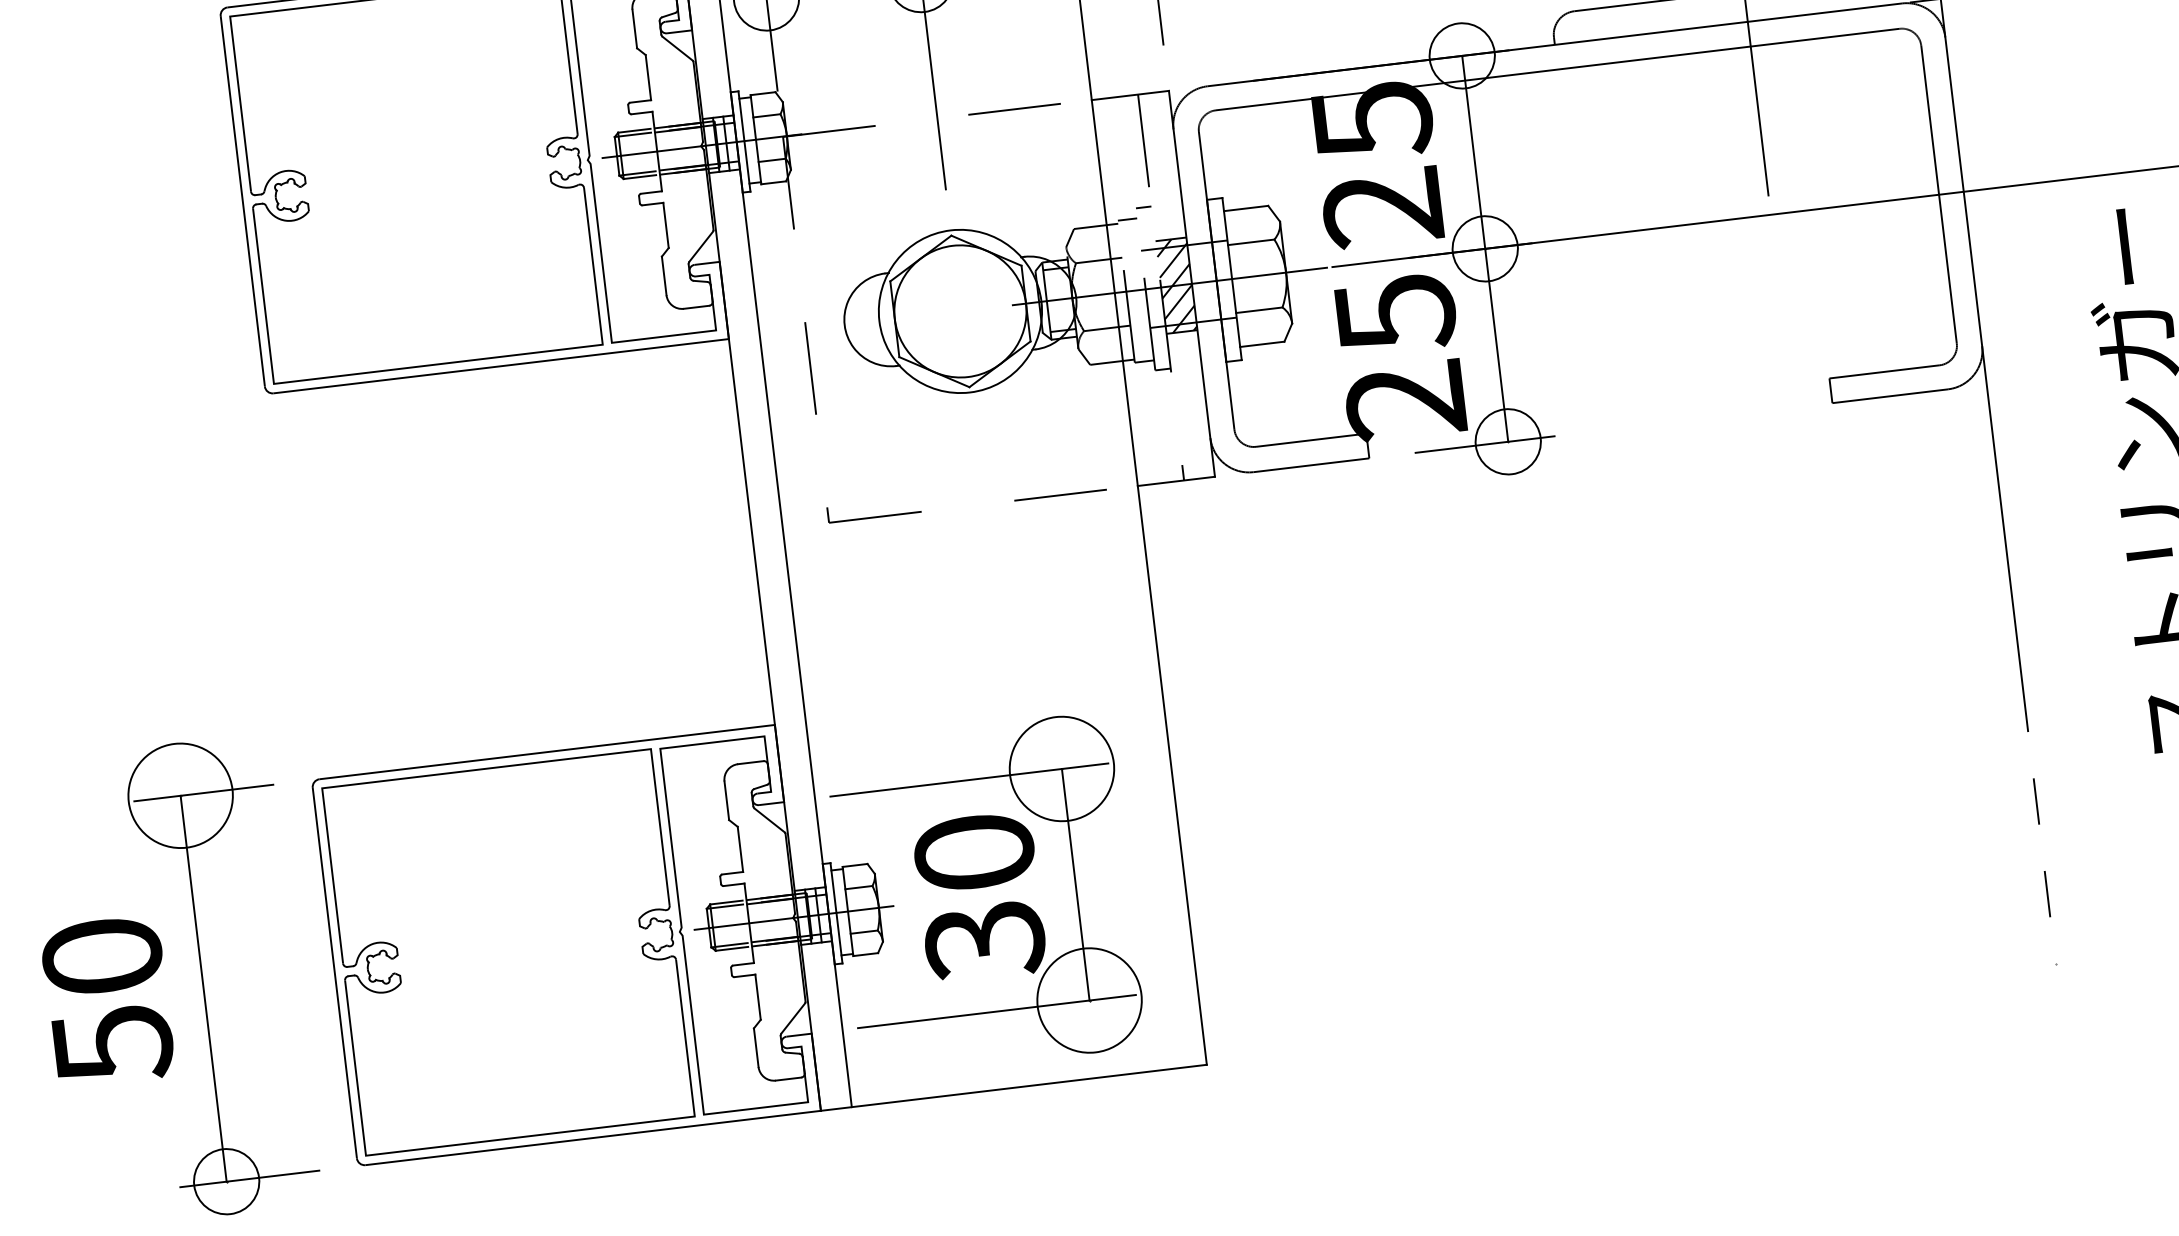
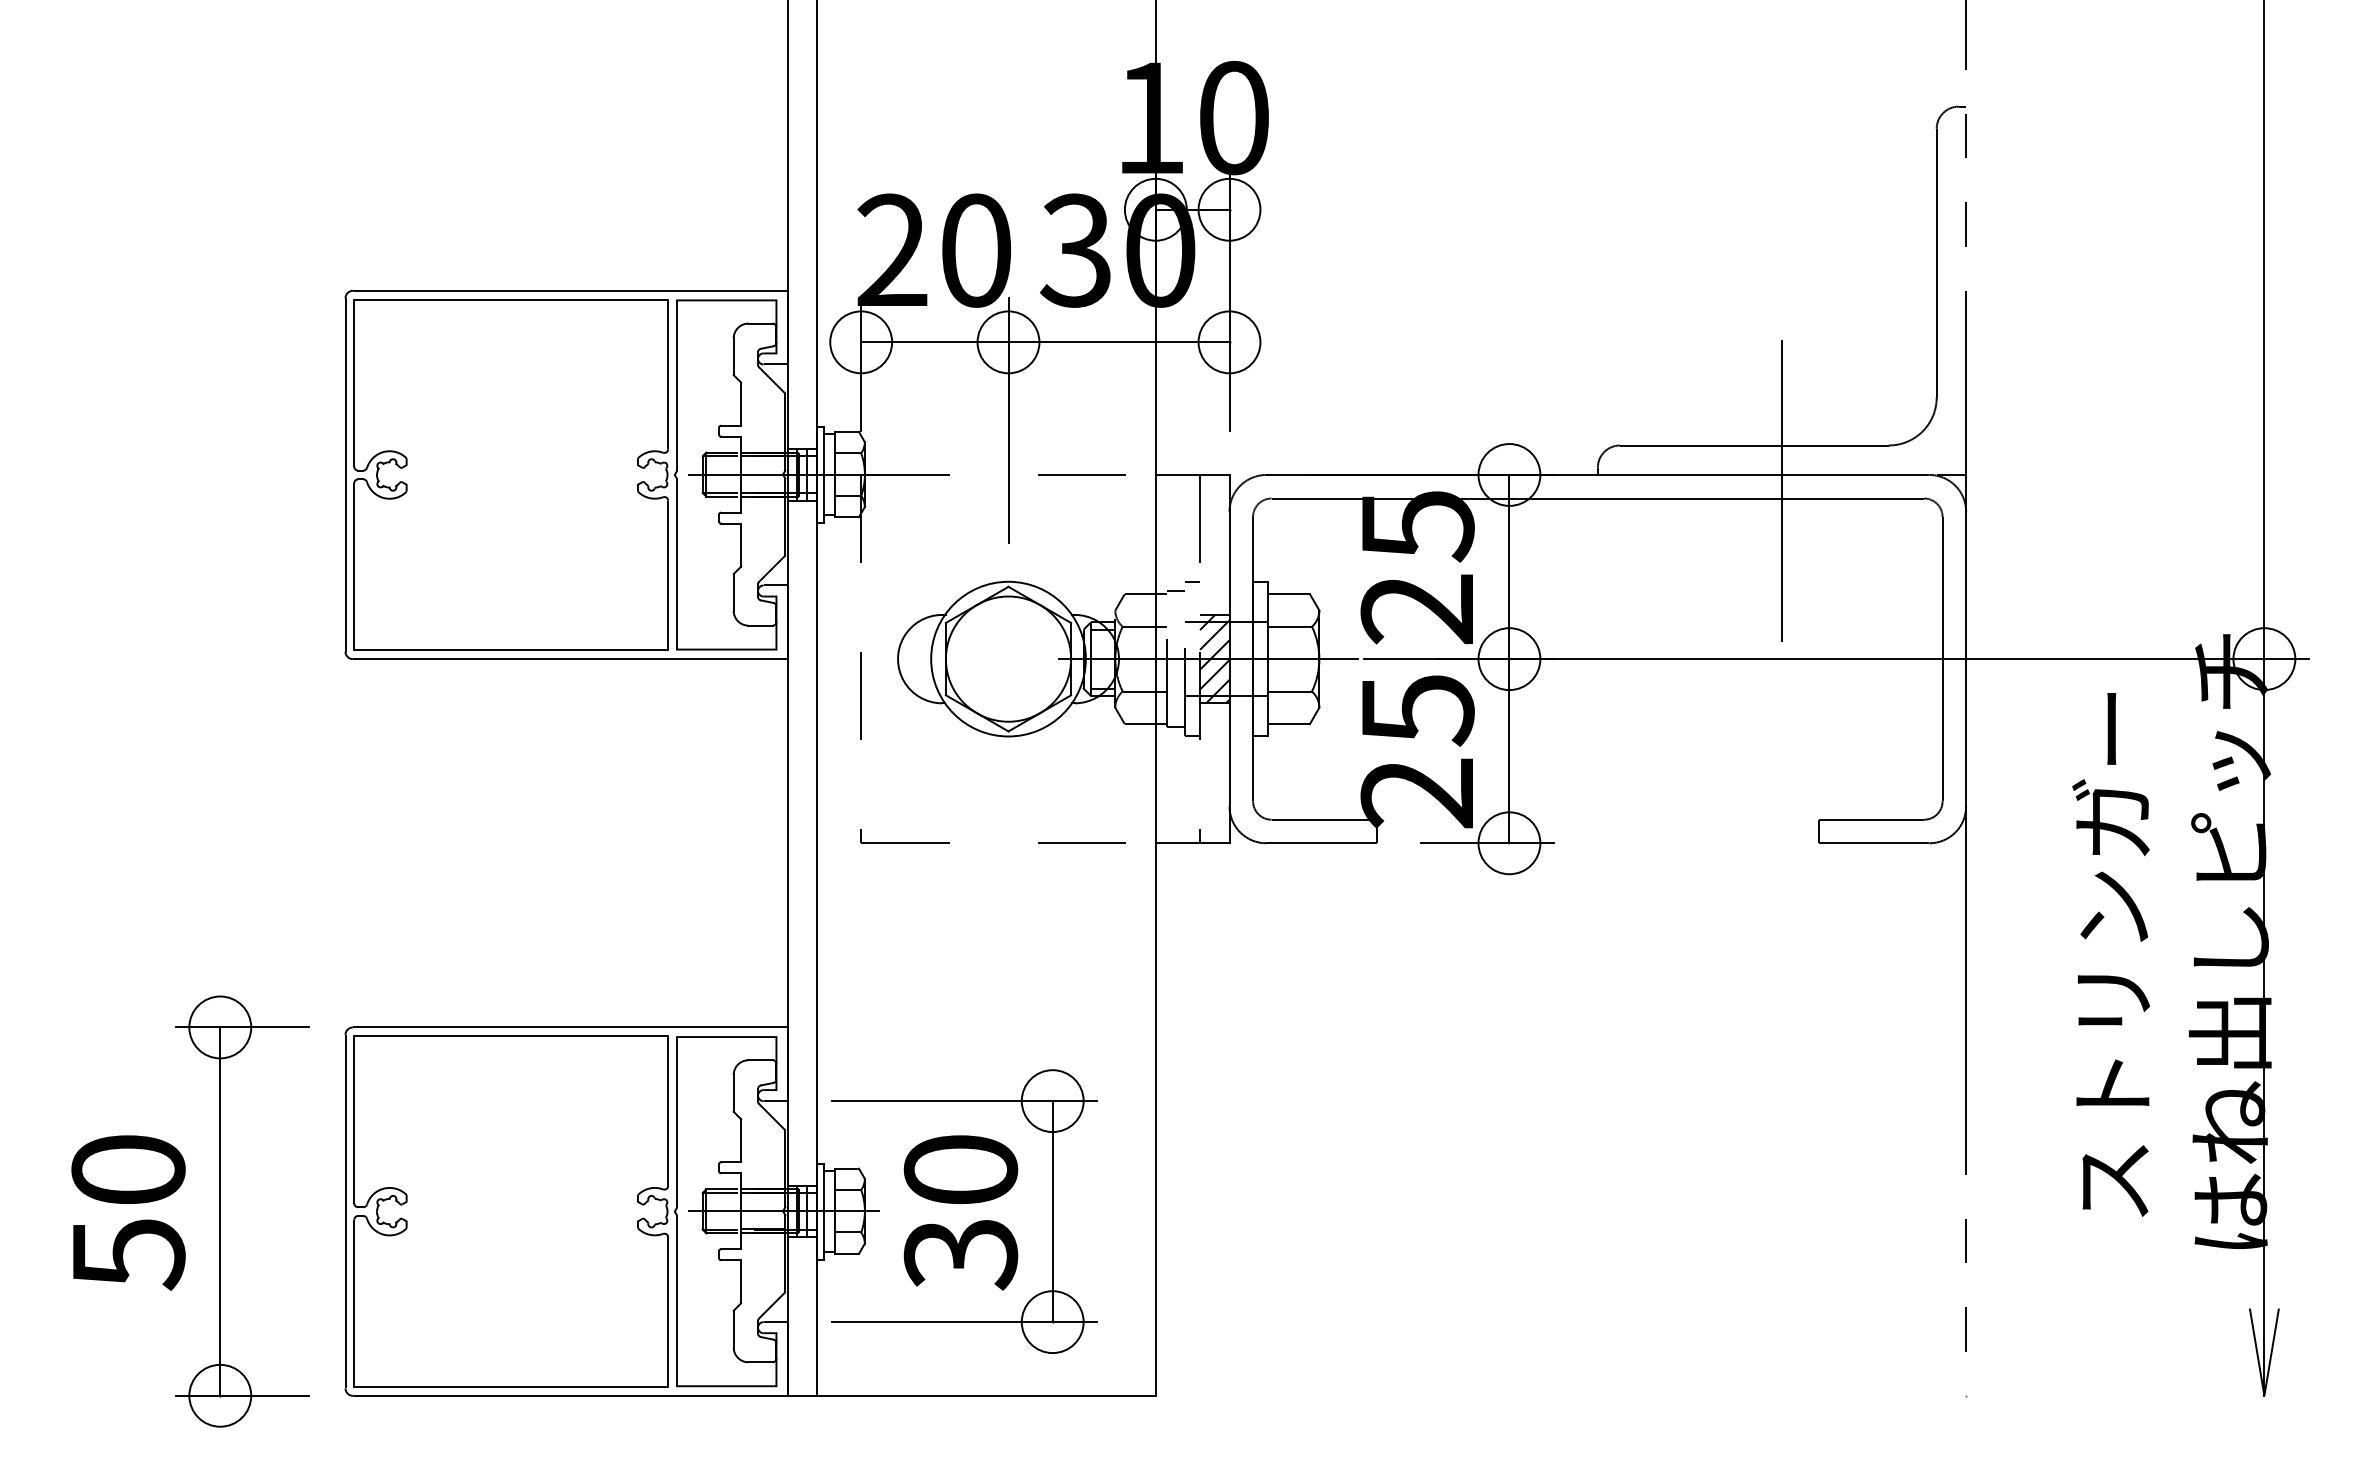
circle: (1061, 769) -> (1052, 1101), size x0.62
circle: (180, 795) -> (220, 1027), size x0.62
circle: (1089, 1000) -> (1052, 1322), size x0.62

